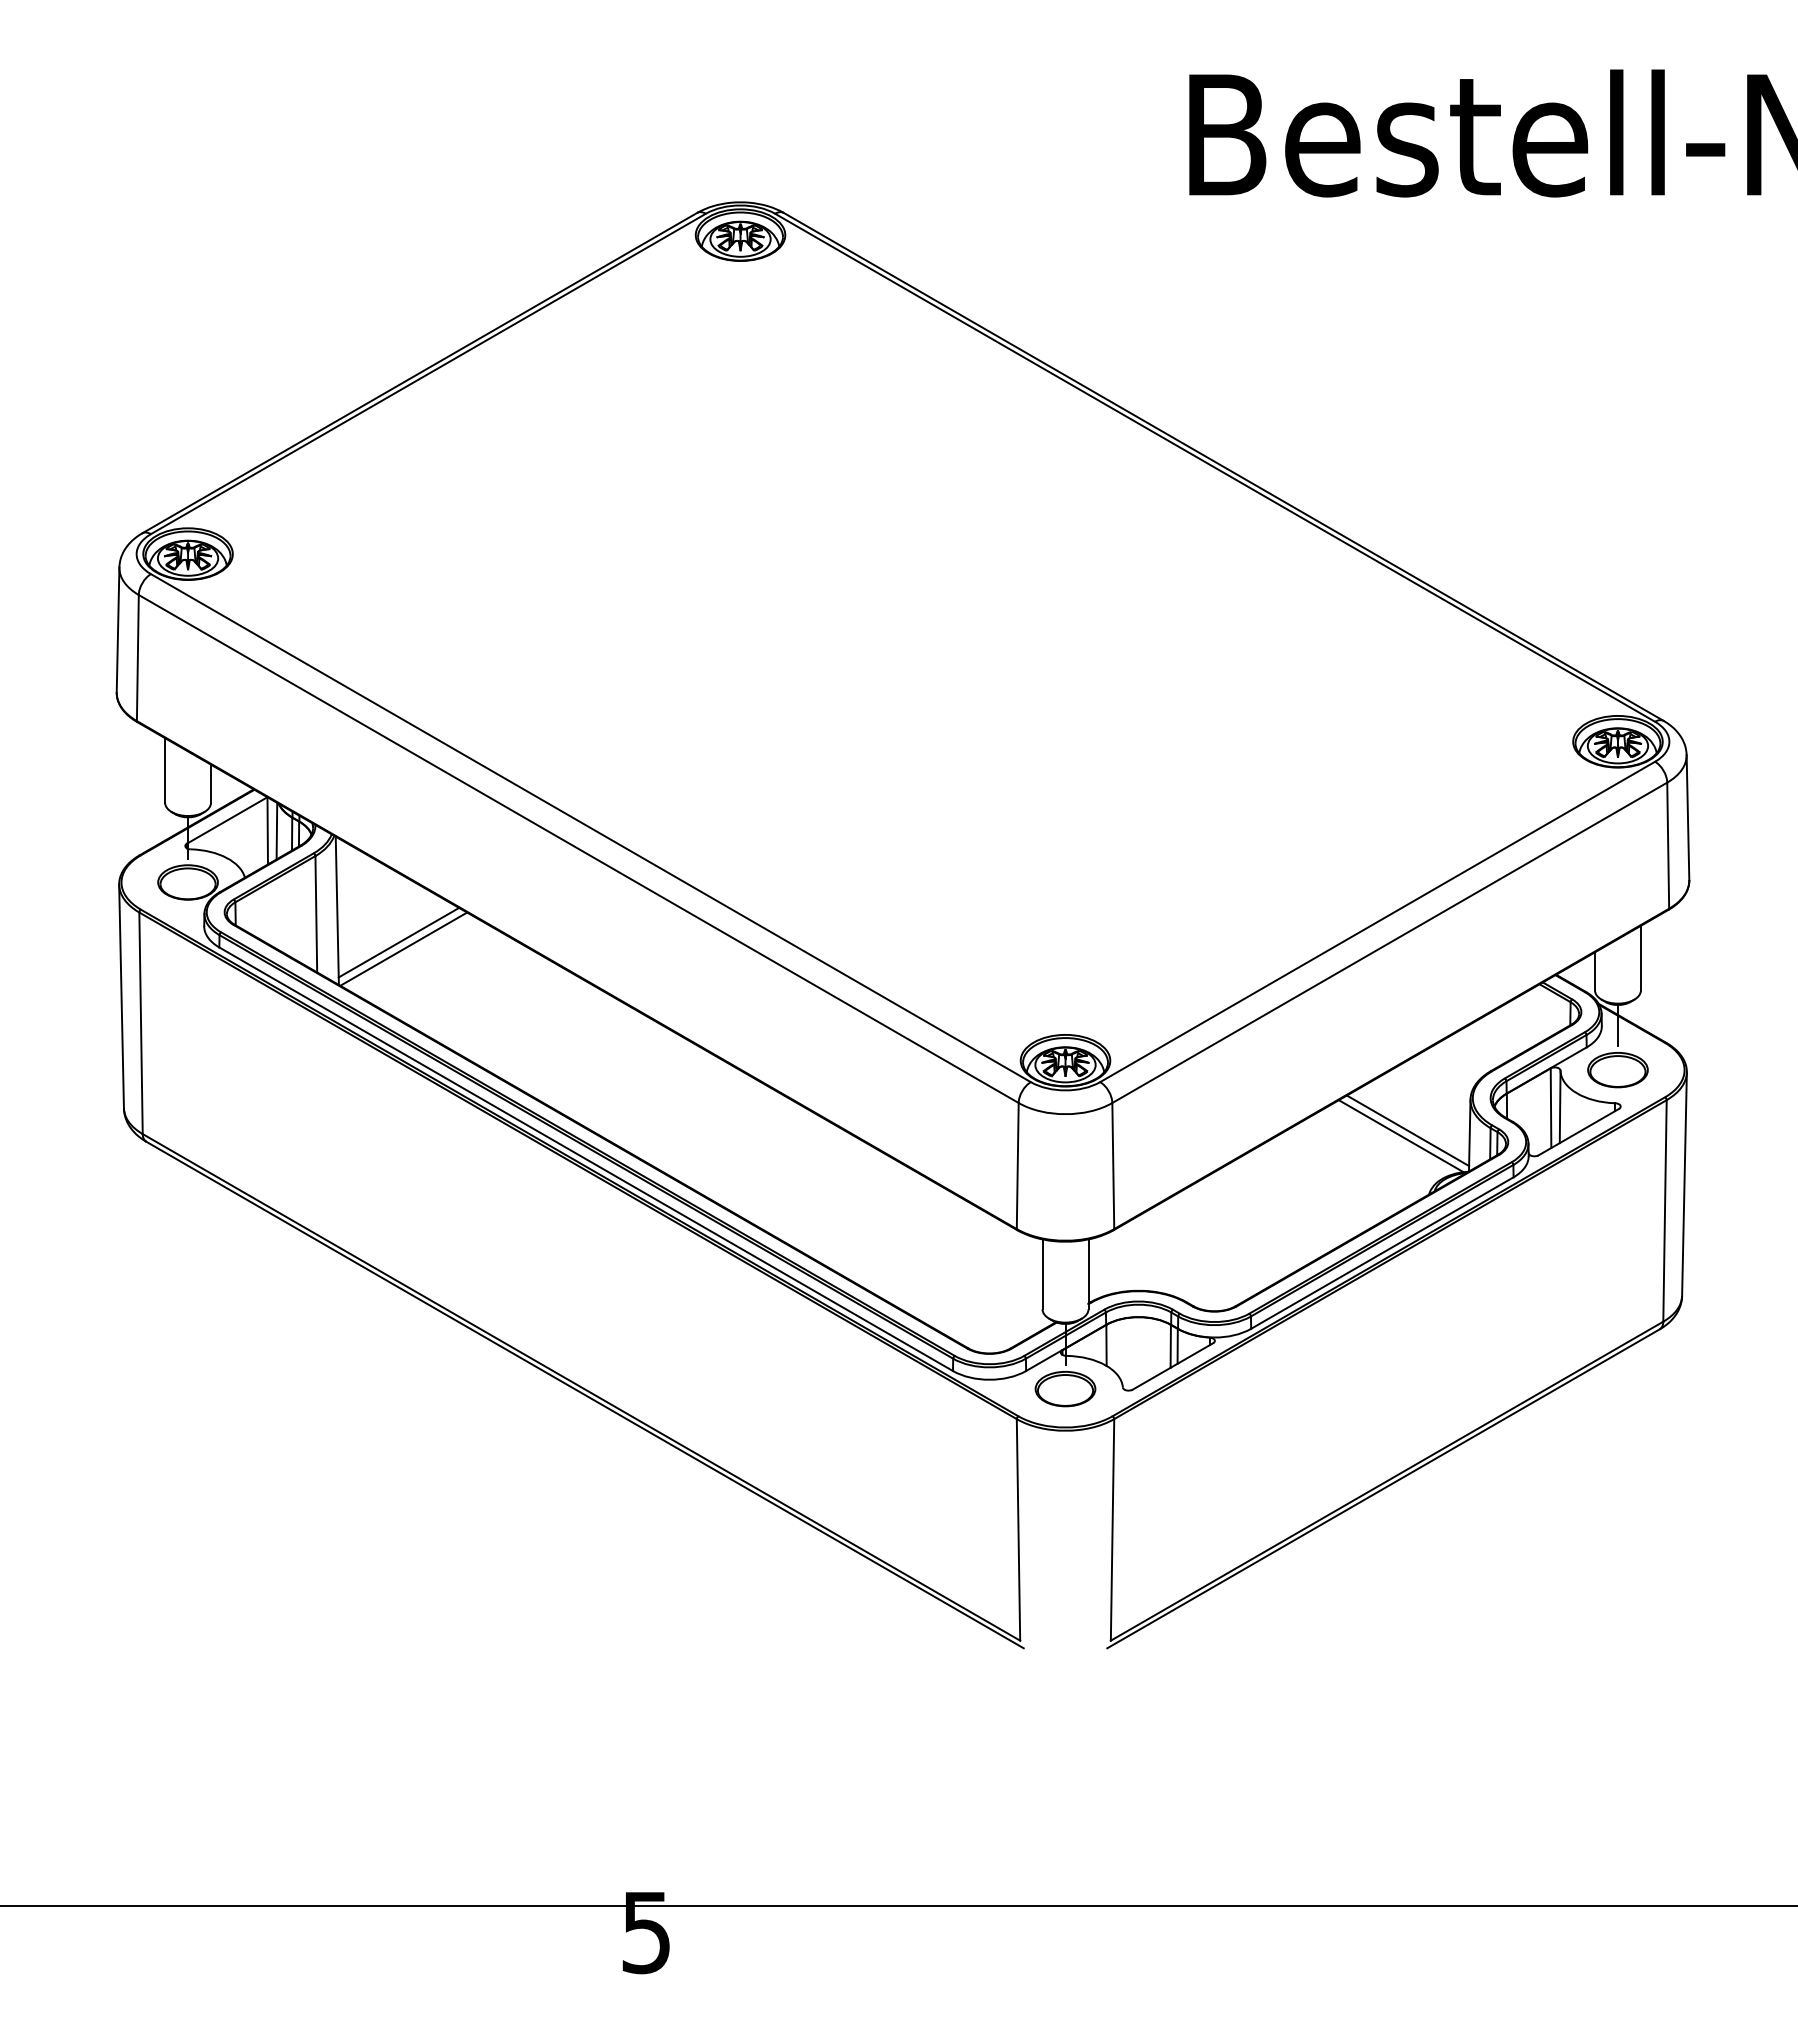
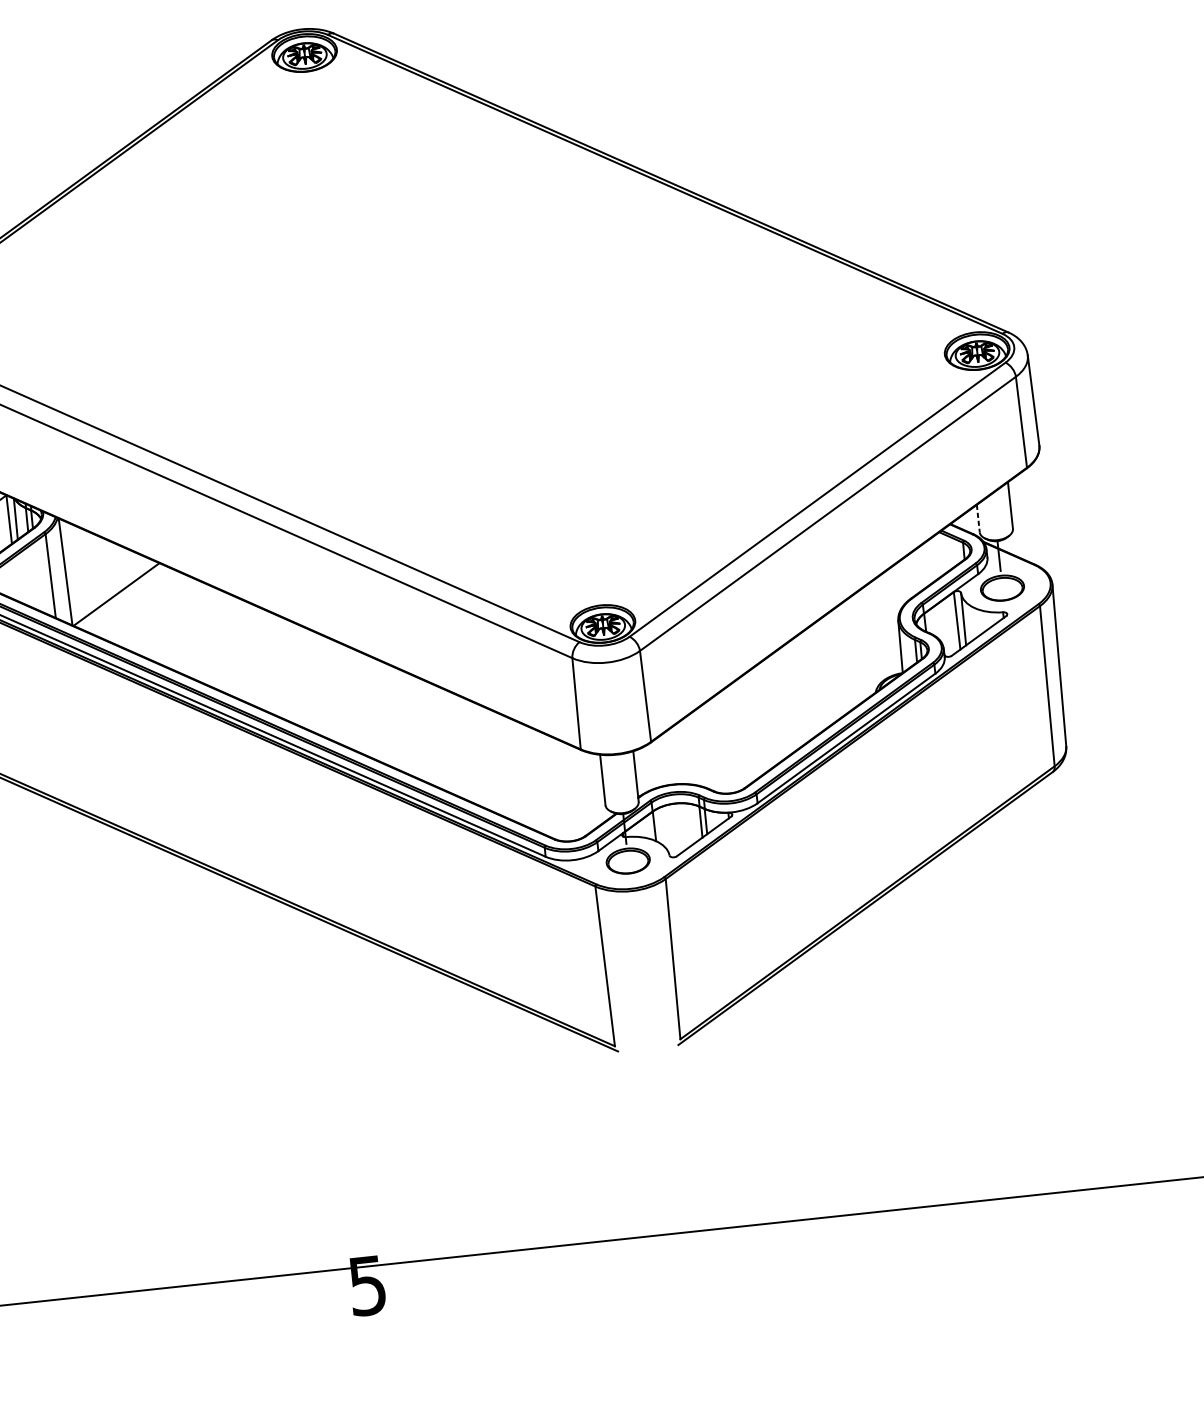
line: (398, 942) -> (112, 590), removed
line: (1594, 971) -> (977, 518), solid -> dashed
line: (1407, 1130) -> (855, 648), removed
line: (1400, 1136) -> (850, 652), removed

